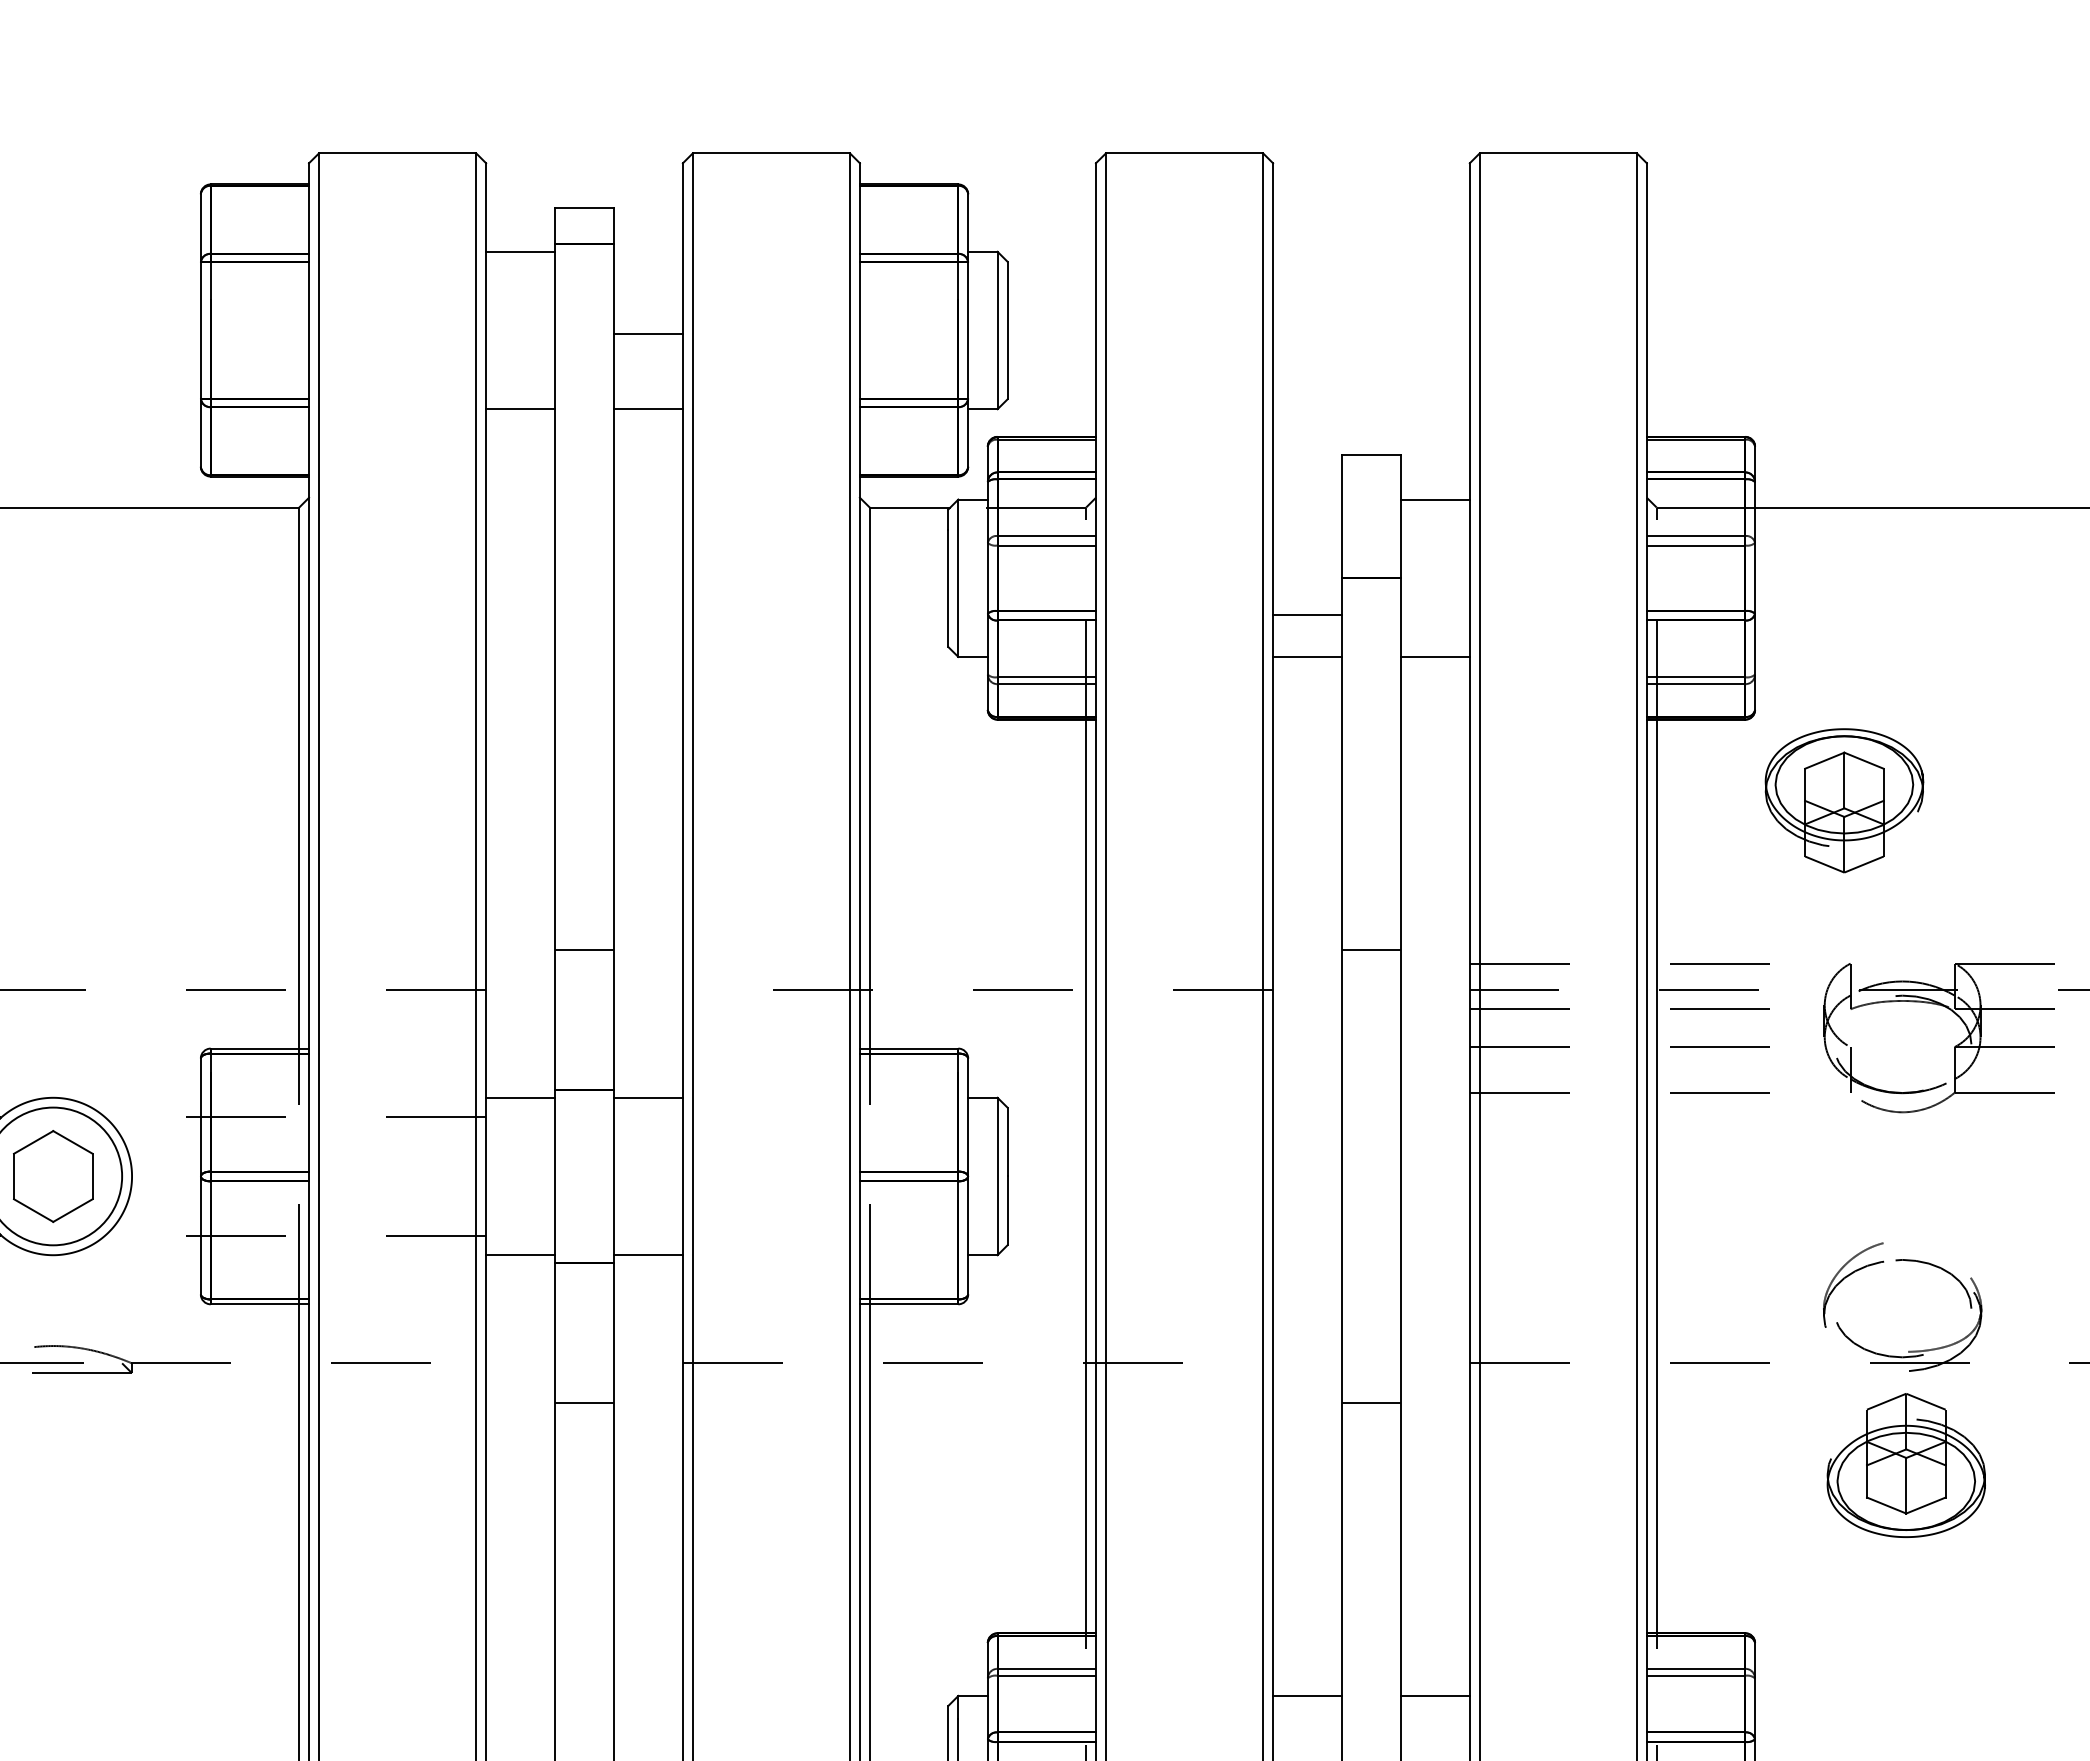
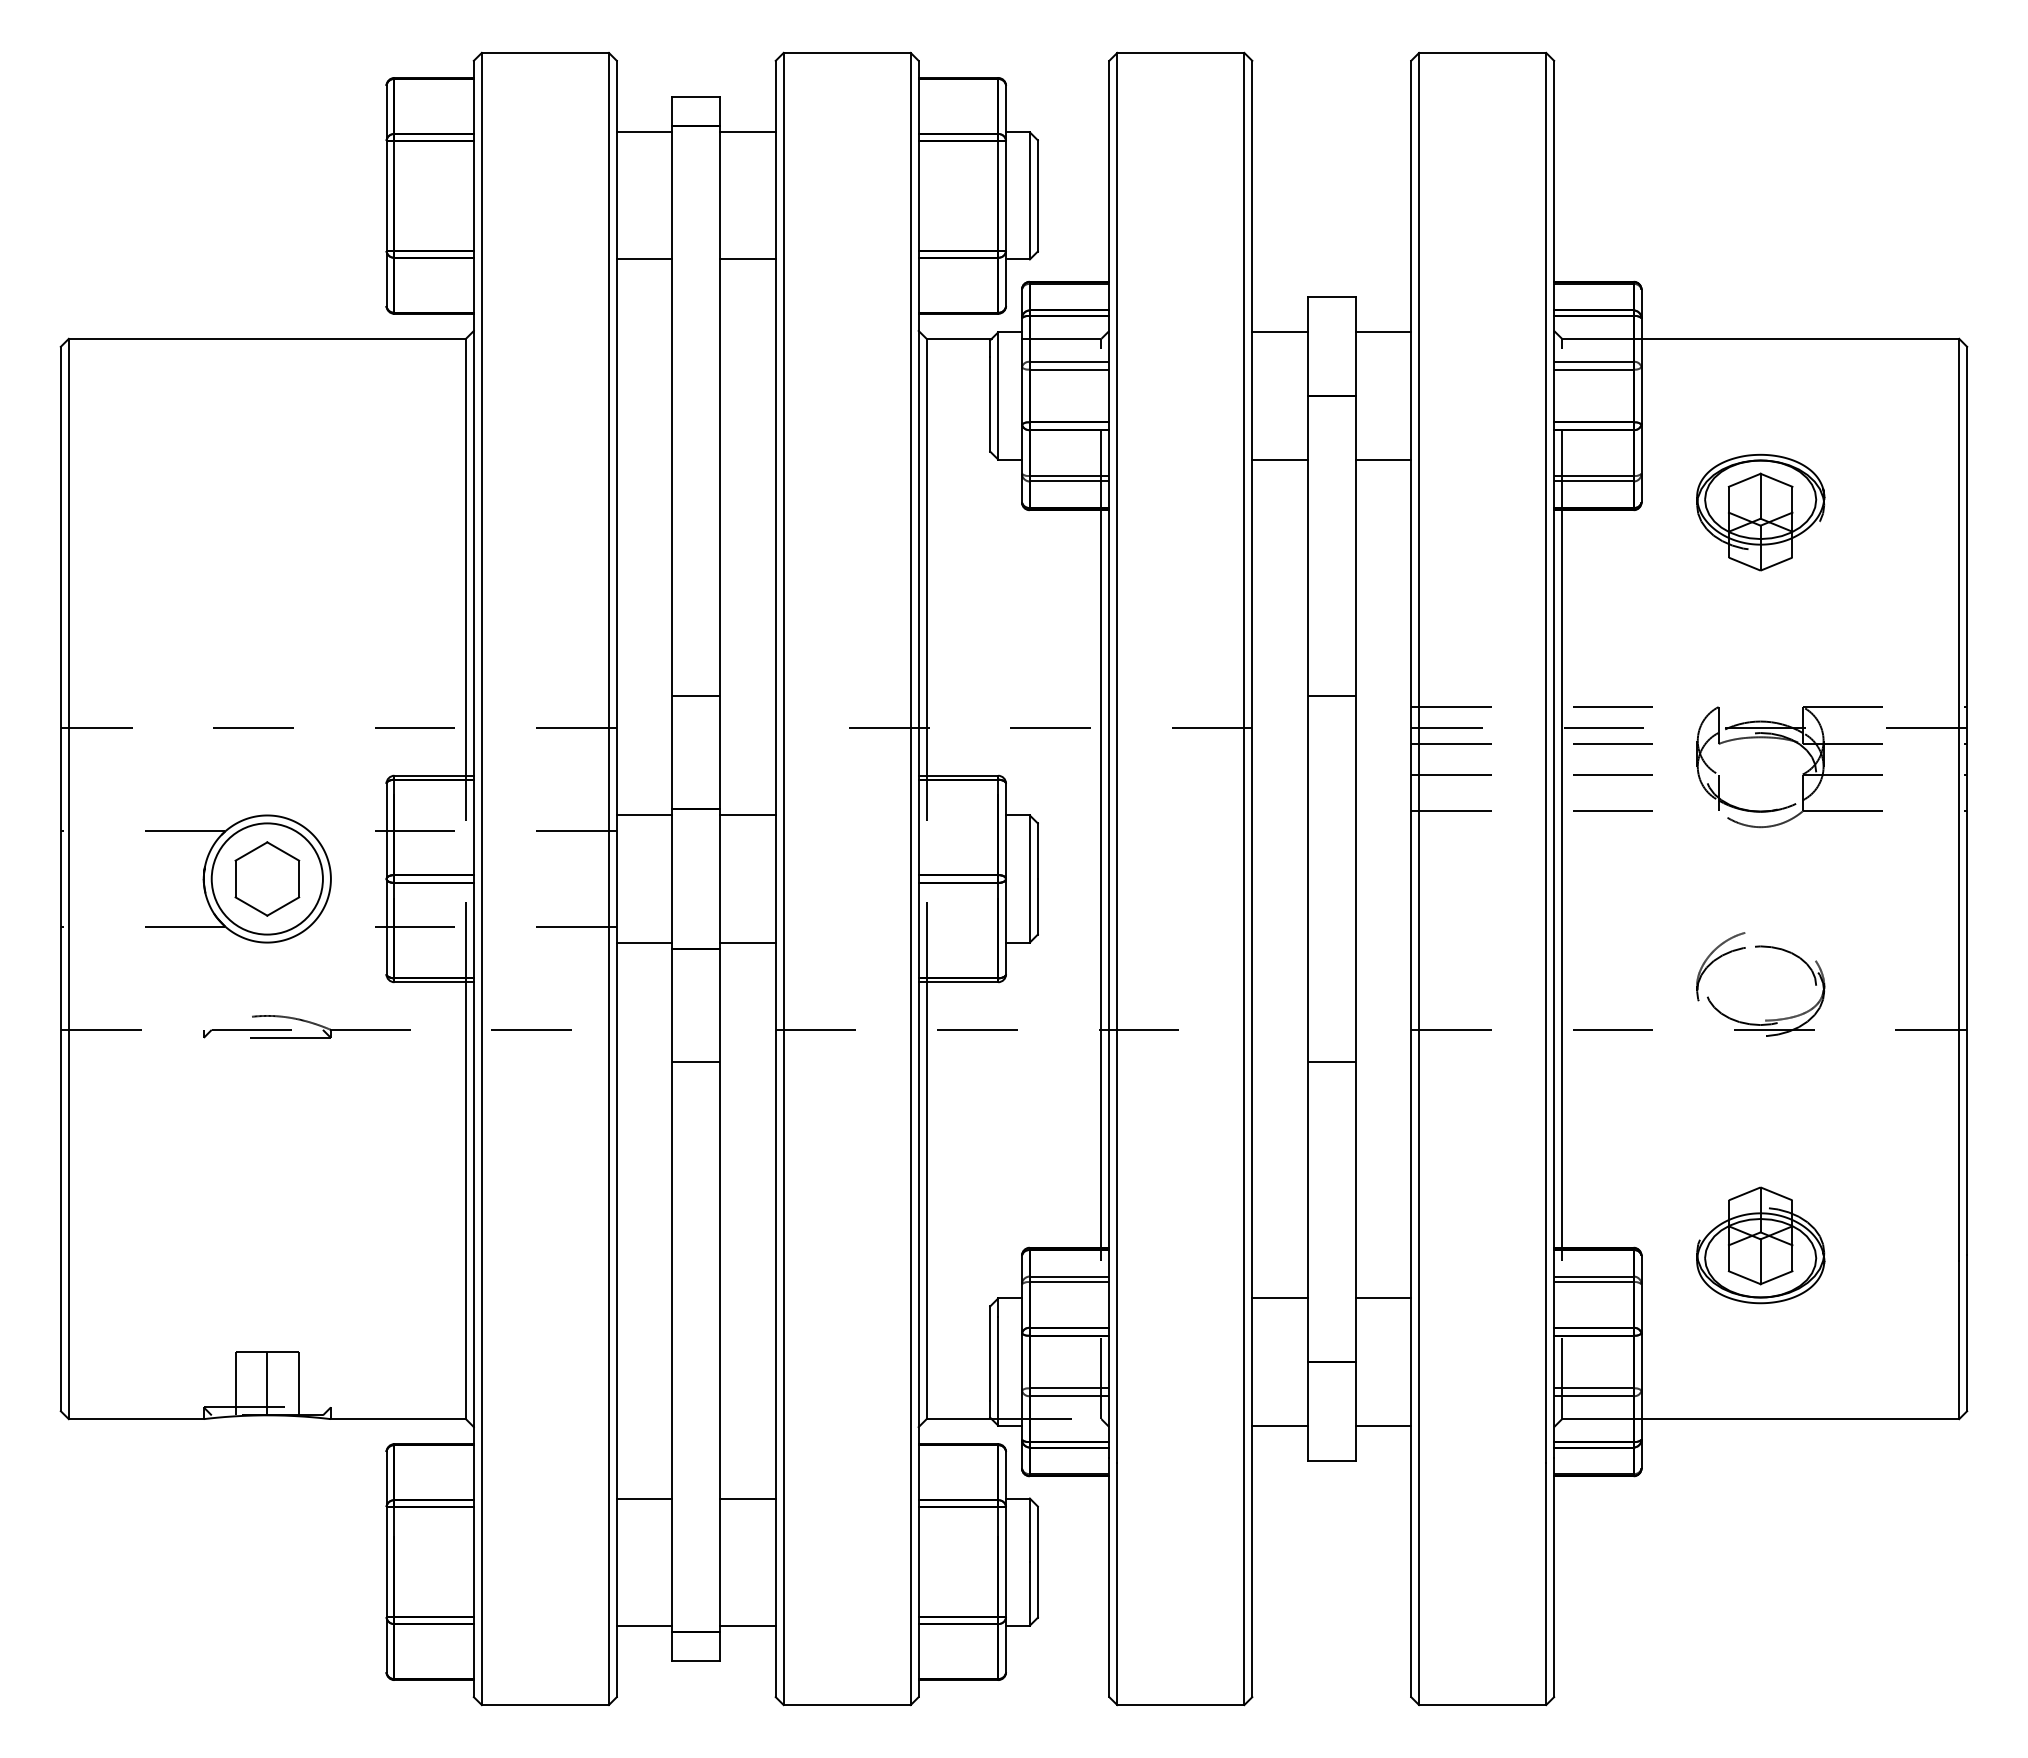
line: (647, 333) -> (747, 132), moved
line: (1306, 614) -> (1279, 332), moved
part: (1844, 800) -> (1760, 512), moved
part: (1906, 1465) -> (1760, 1245), moved

